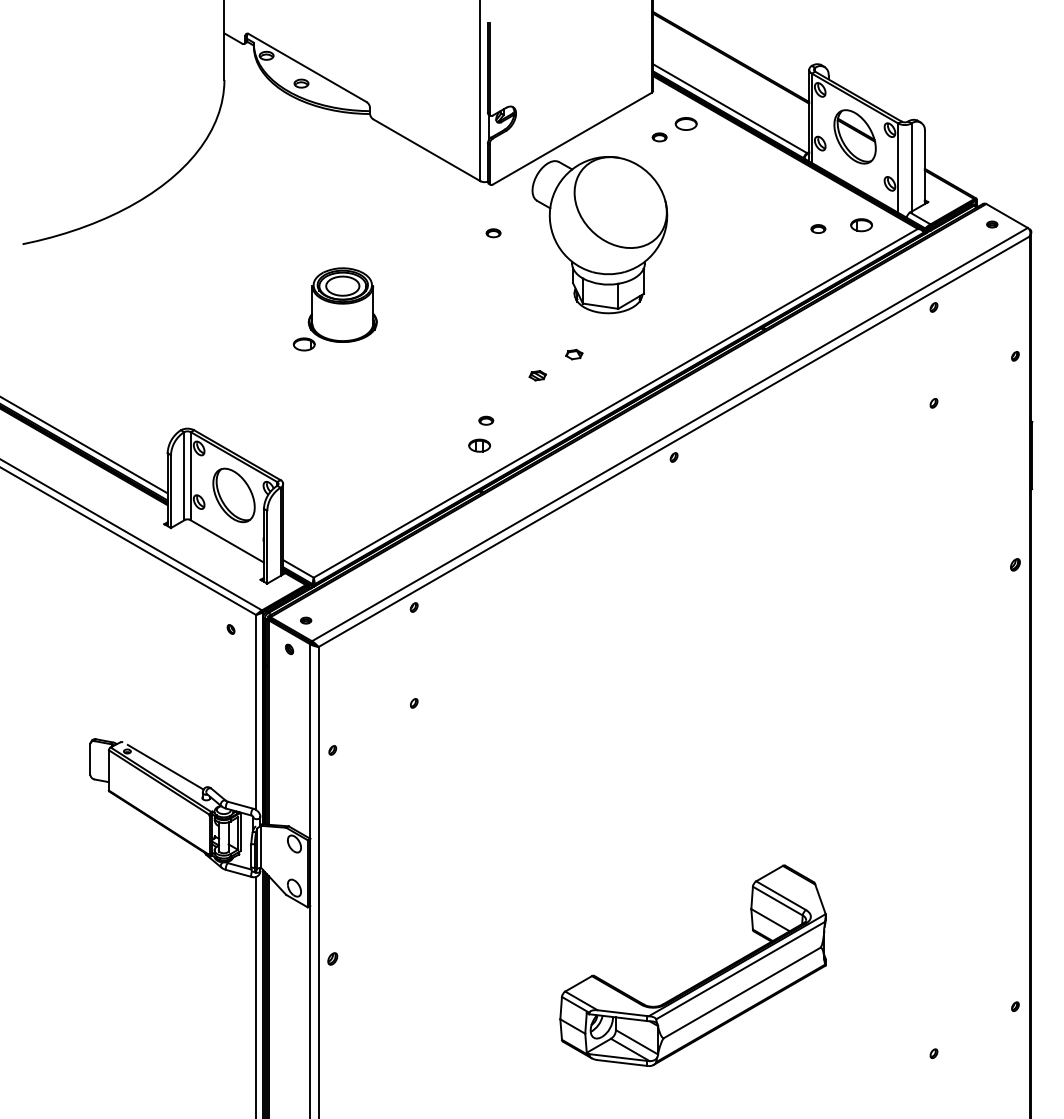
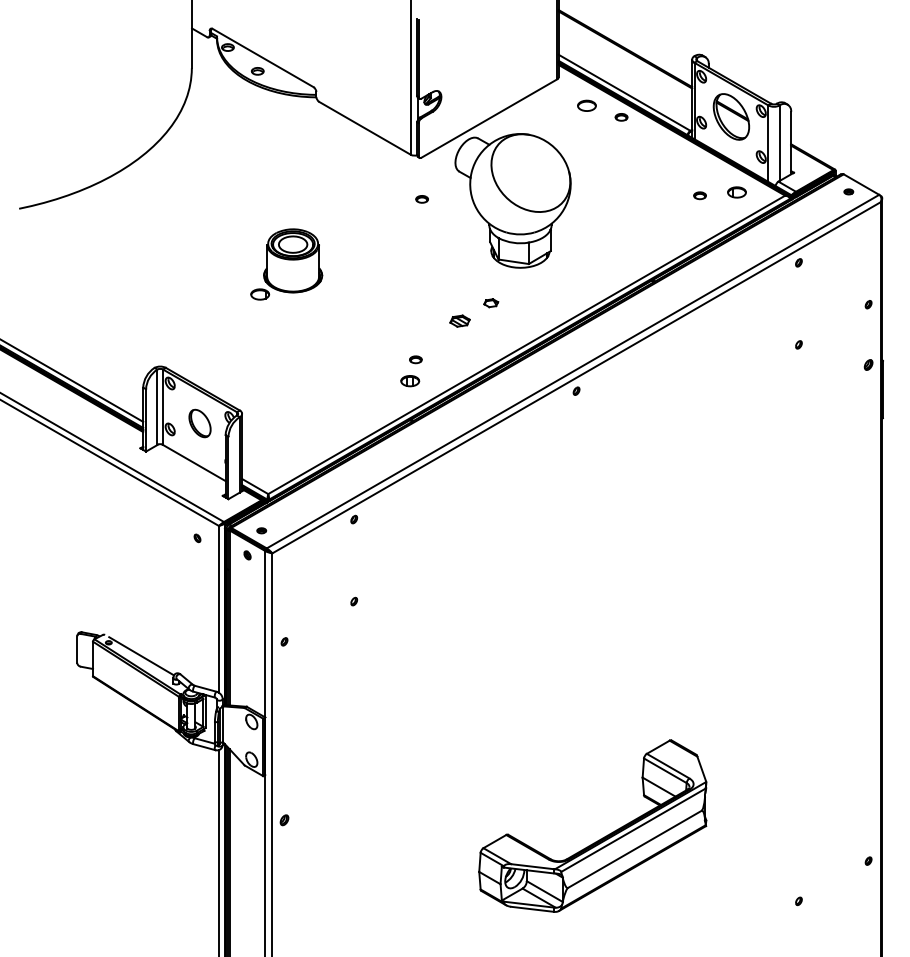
part: (659, 137) -> (621, 117), moved
part: (537, 375) -> (459, 321), size x1.4
part: (233, 494) -> (199, 422), size x0.6
part: (1015, 564) -> (868, 364), moved

